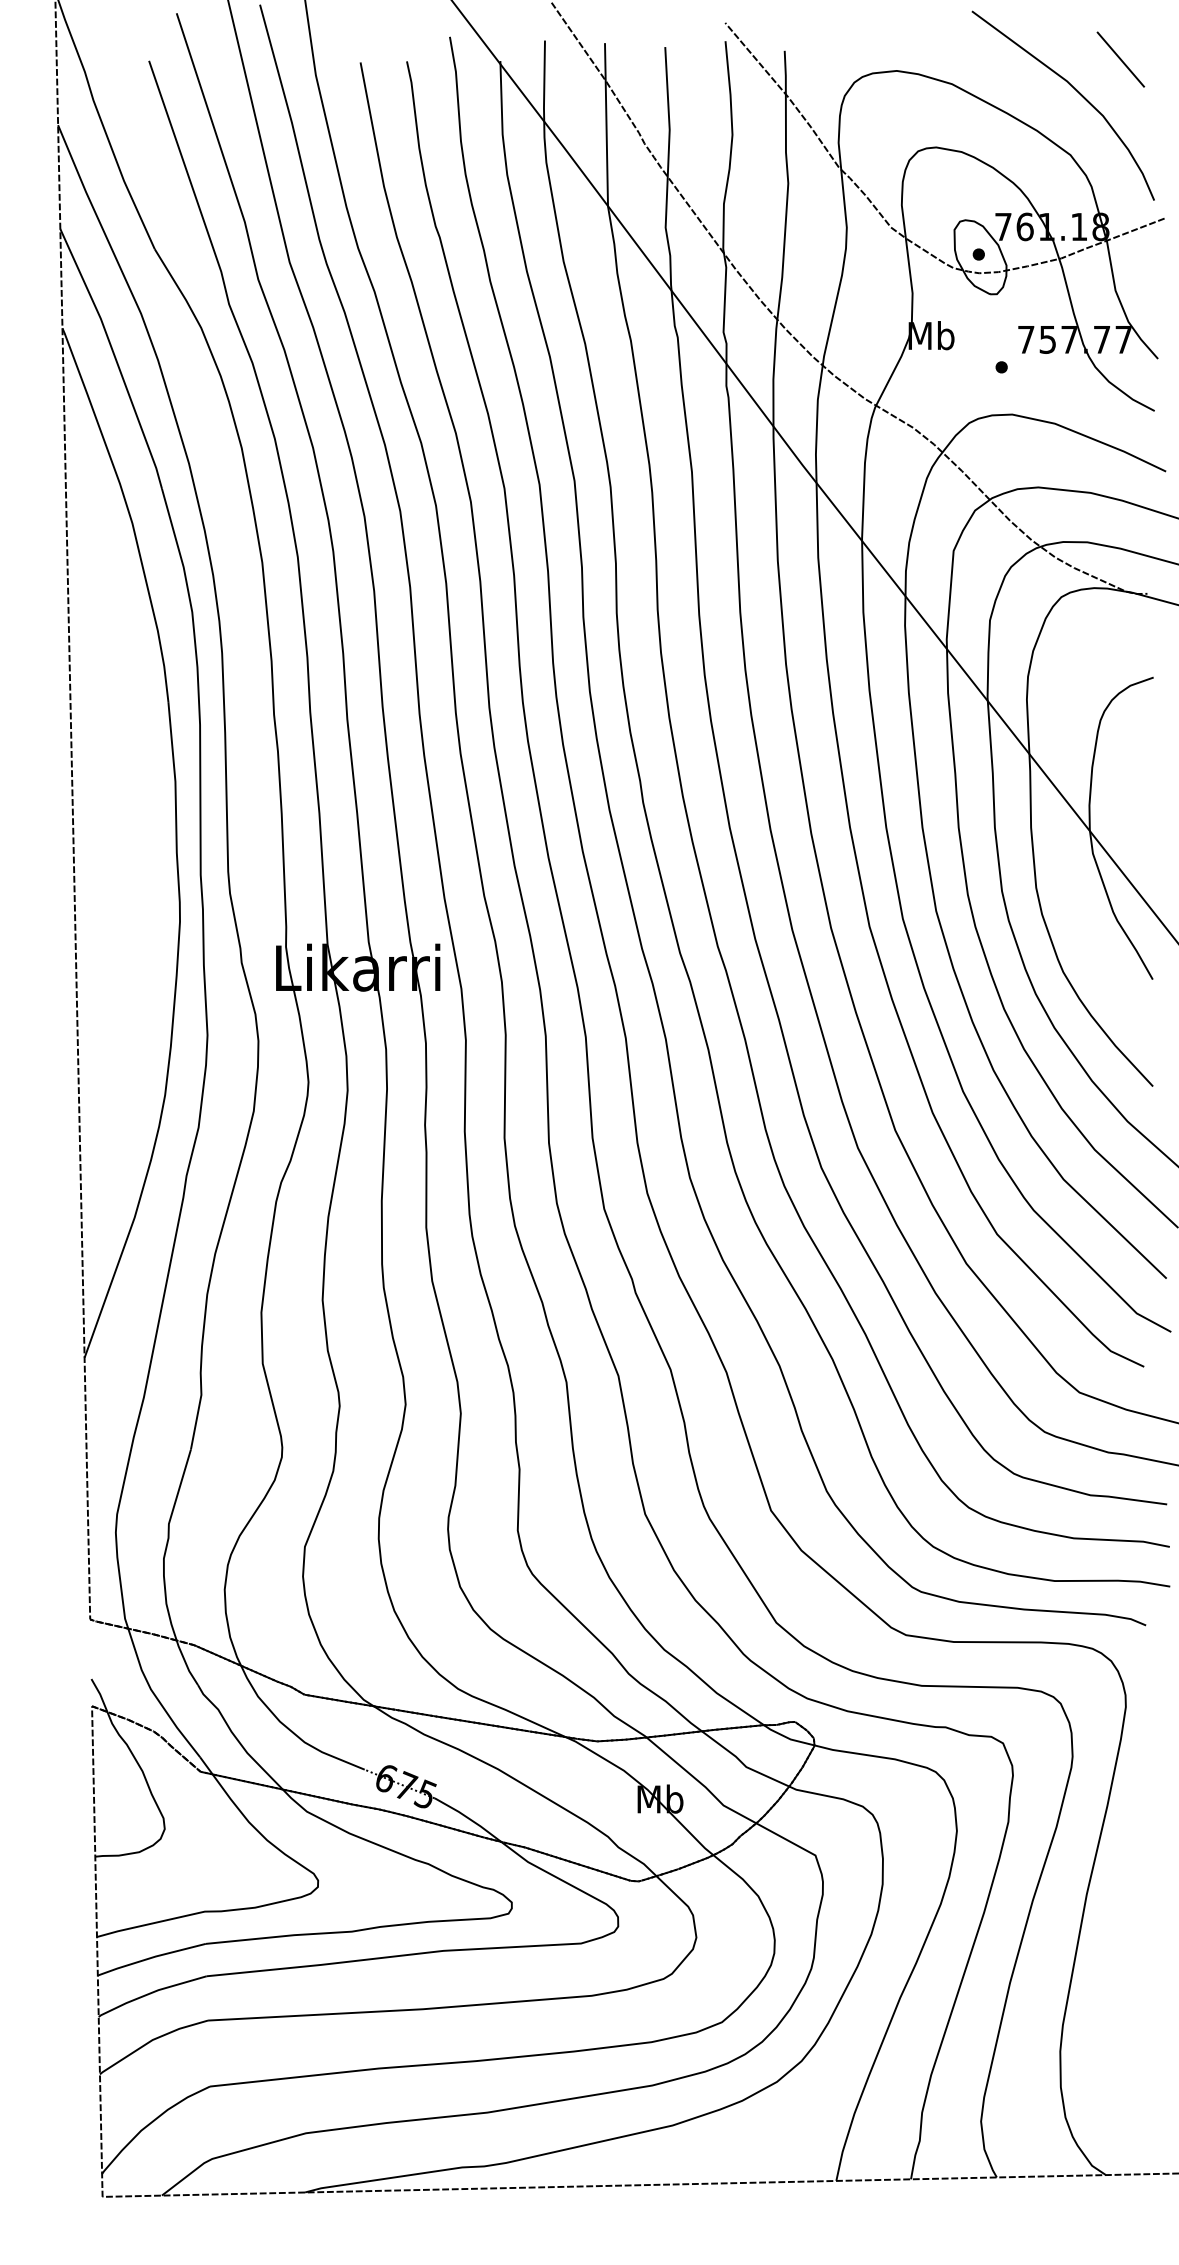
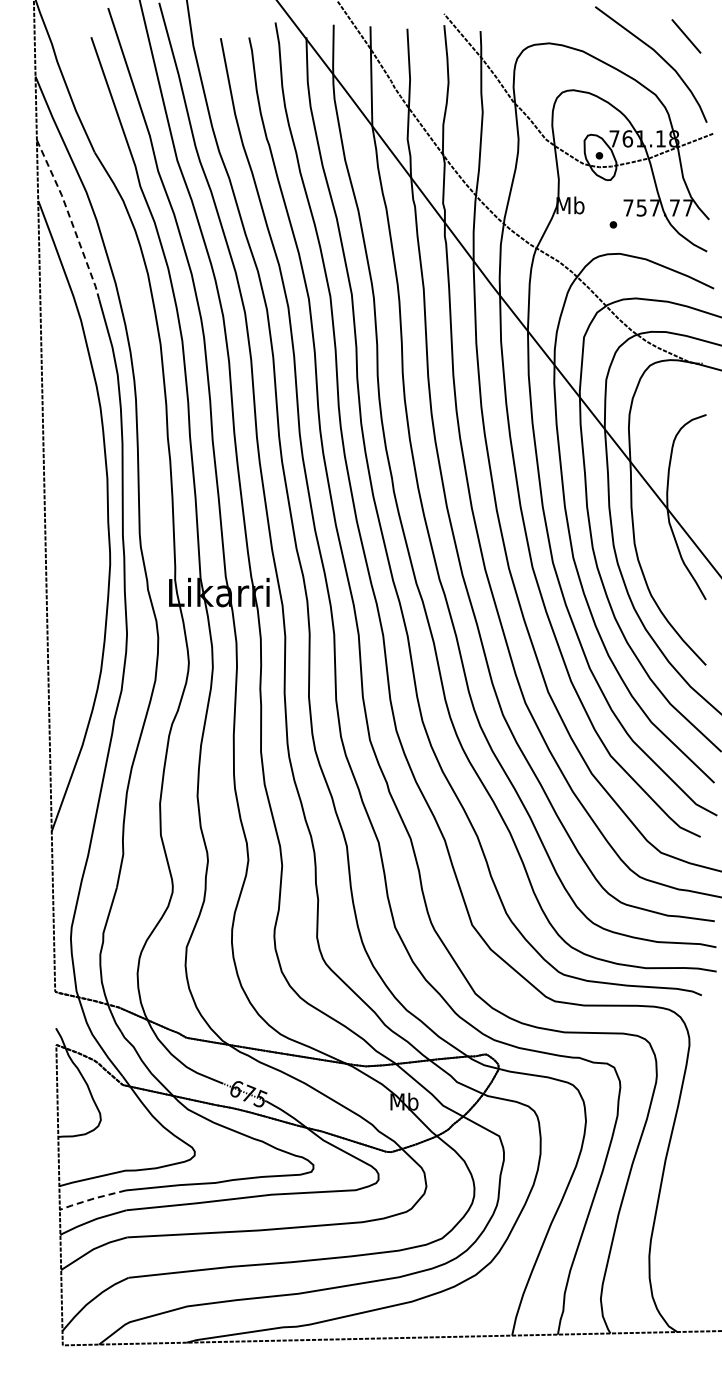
line: (115, 358) -> (70, 219), solid -> dashed
line: (151, 1958) -> (92, 1199), solid -> dashed

